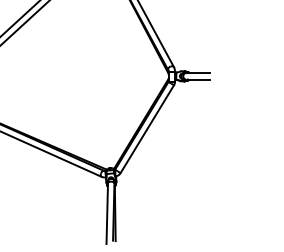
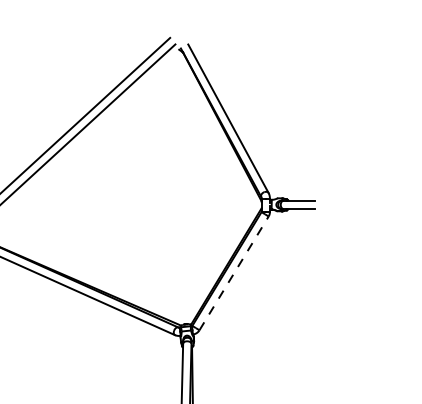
line: (147, 129) -> (234, 273), solid -> dashed

